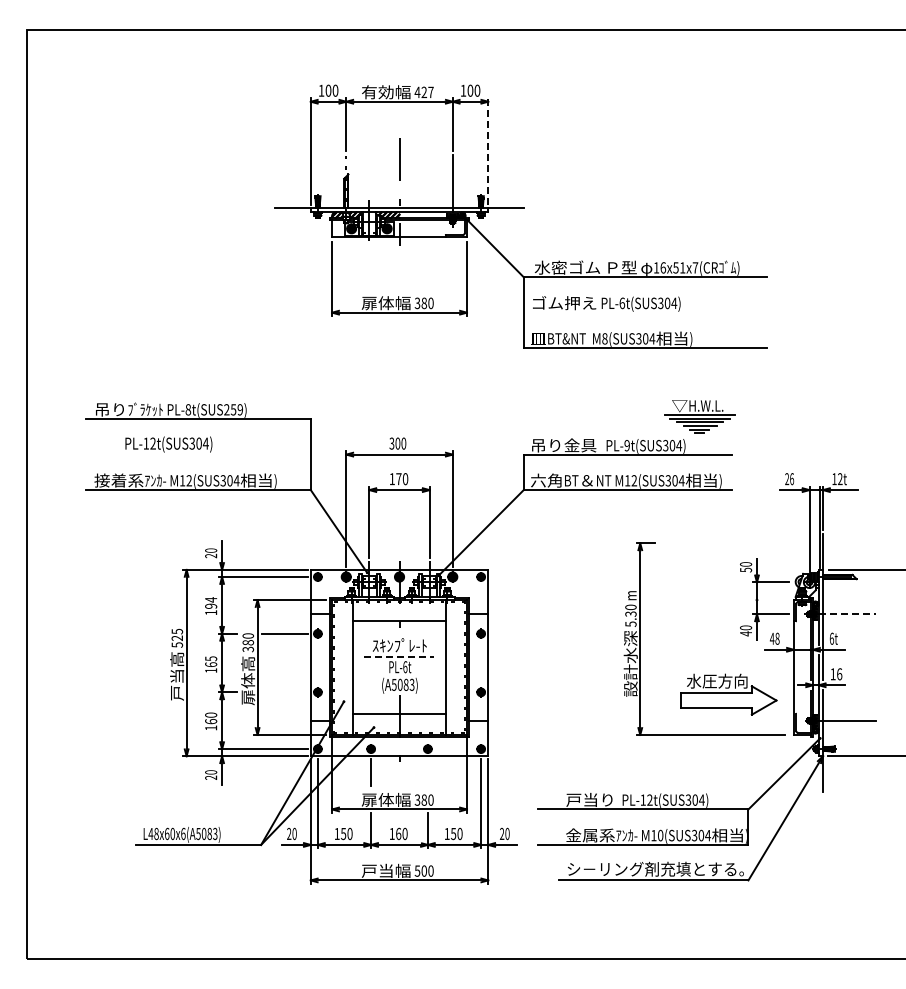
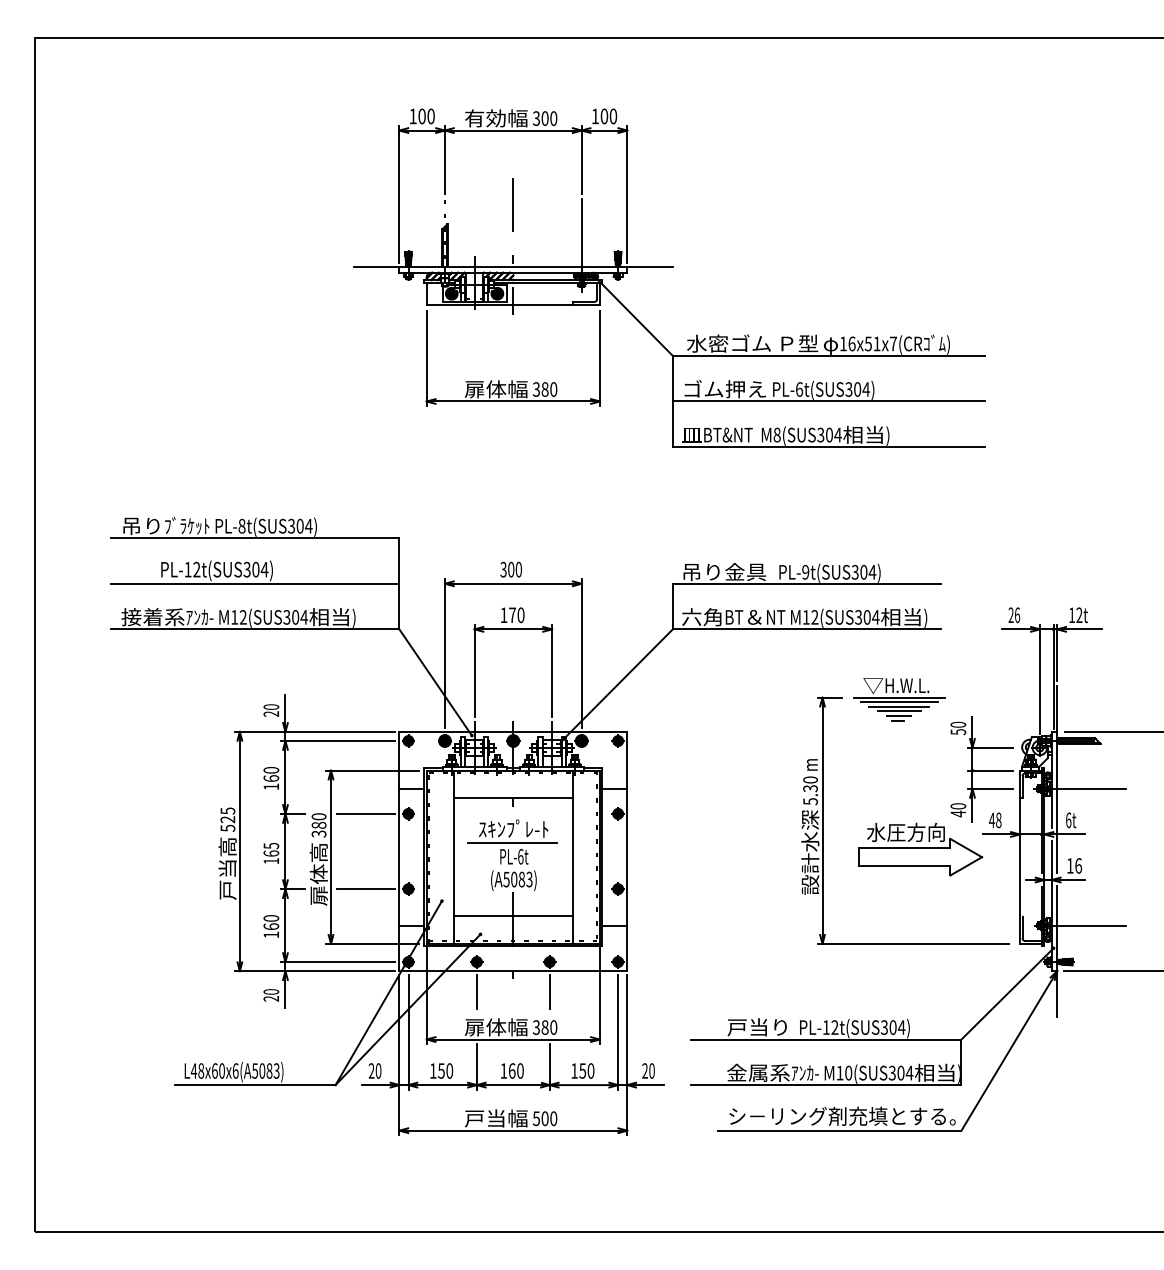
text: (423, 92) -> (544, 118), 427 -> 300
line: (488, 151) -> (627, 194), dashed -> solid
line: (644, 312) -> (827, 401), added
text: (233, 409) -> (300, 525), PL-8t(SUS259) -> PL-8t(SUS304)
part: (699, 416) -> (898, 699), moved
line: (198, 454) -> (255, 583), added
line: (770, 600) -> (989, 771), added
text: (211, 602) -> (271, 773), 194 -> 160
line: (847, 614) -> (1088, 789), dashed -> solid
line: (398, 656) -> (512, 843), dashed -> solid
line: (284, 692) -> (365, 889), added
part: (728, 694) -> (920, 849), moved
line: (427, 772) -> (549, 992), added

